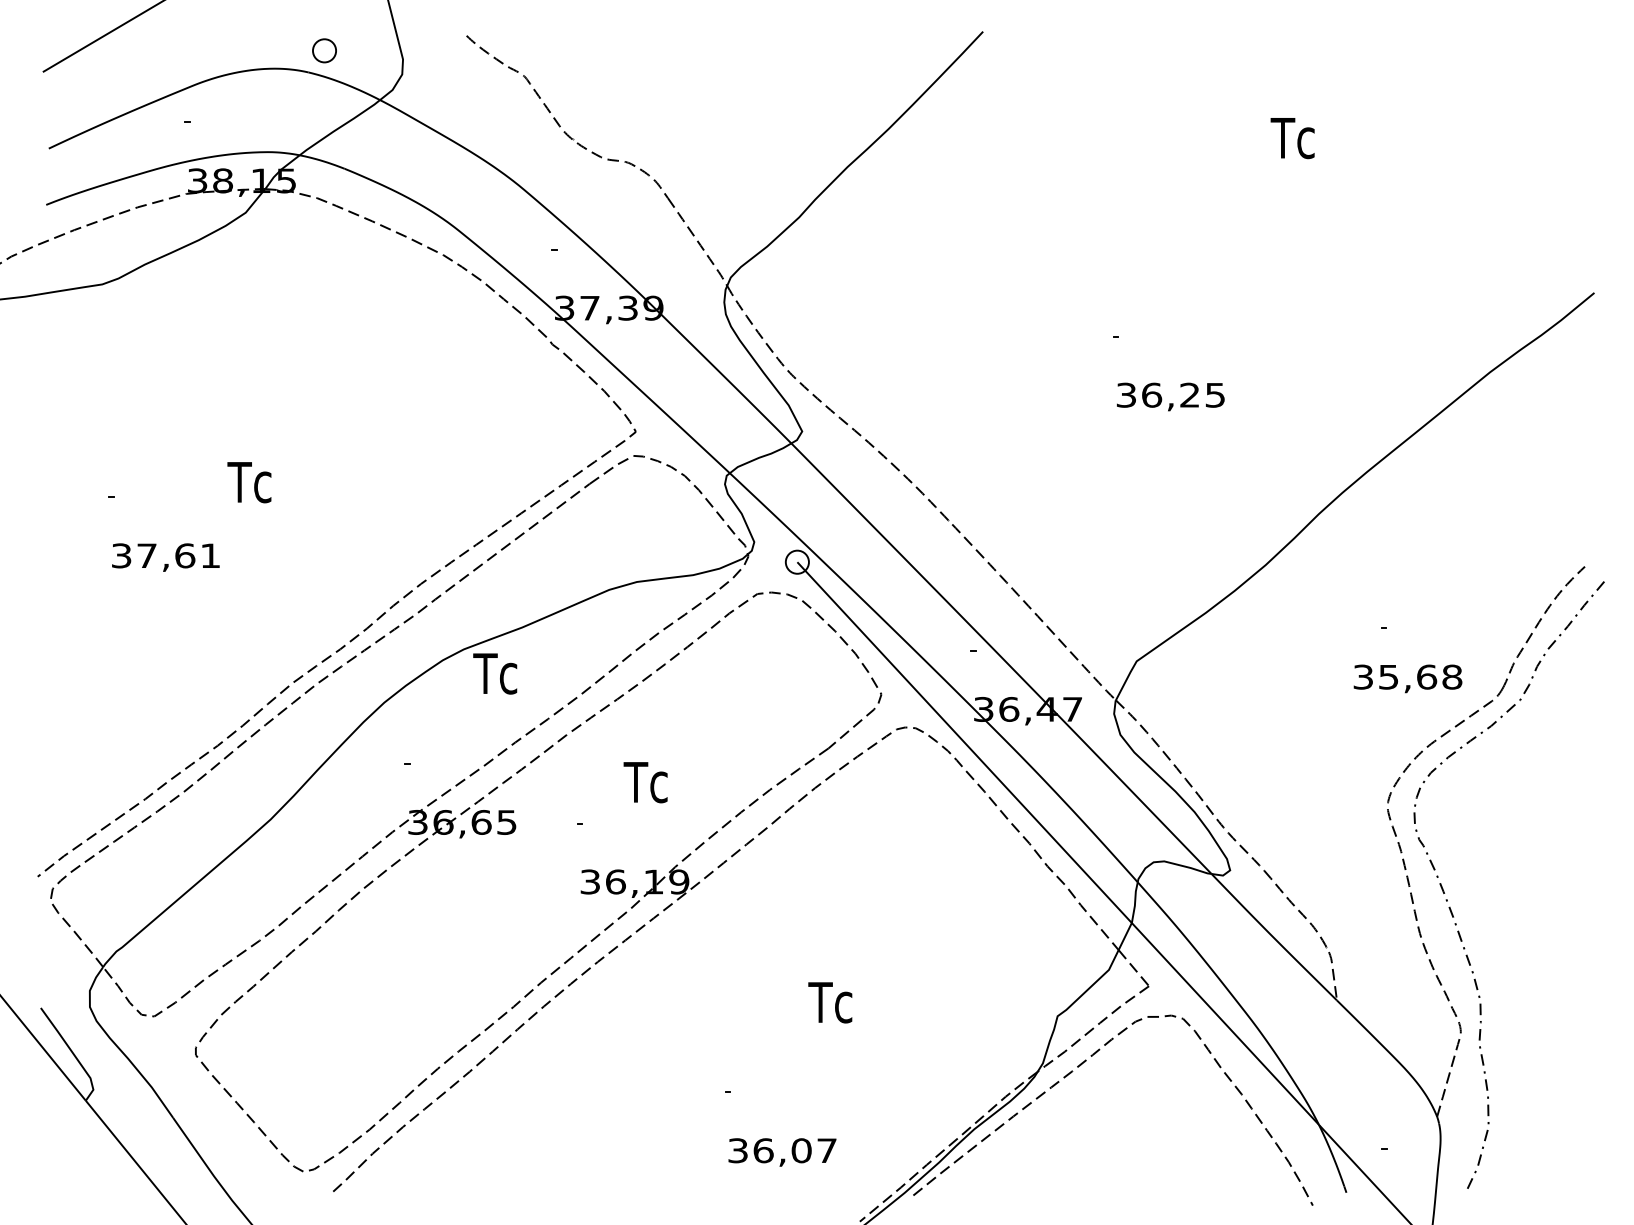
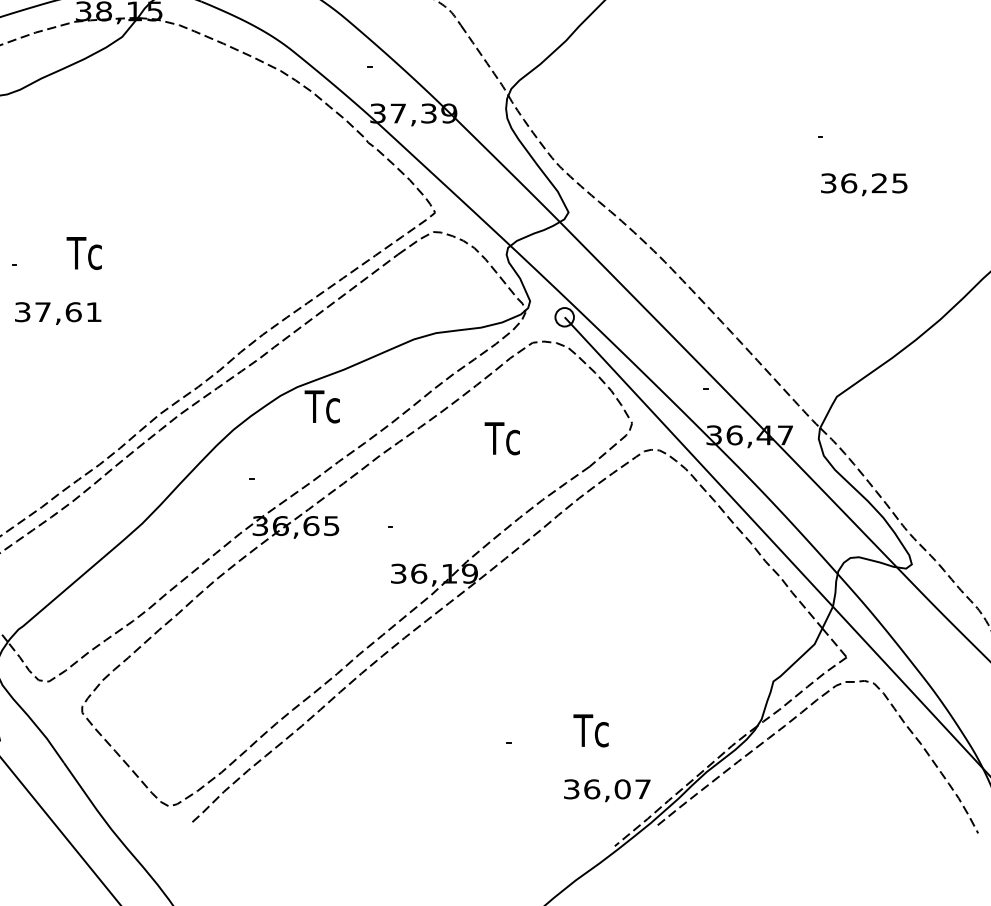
text: (249, 482) -> (84, 253), moved
text: (645, 782) -> (502, 438), moved
text: (830, 1002) -> (591, 730), moved
text: (782, 1152) -> (607, 790), moved

